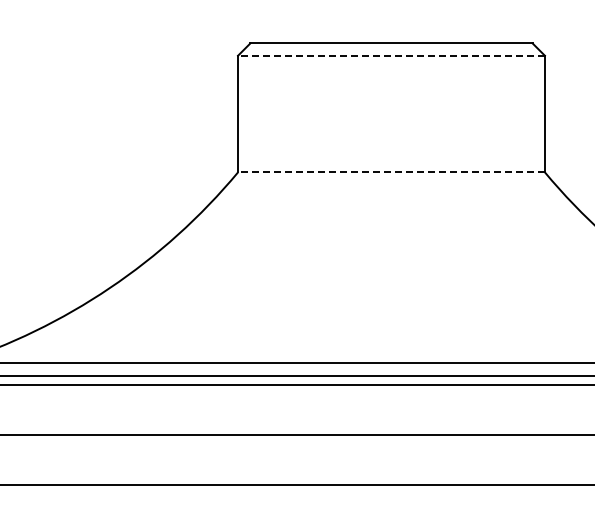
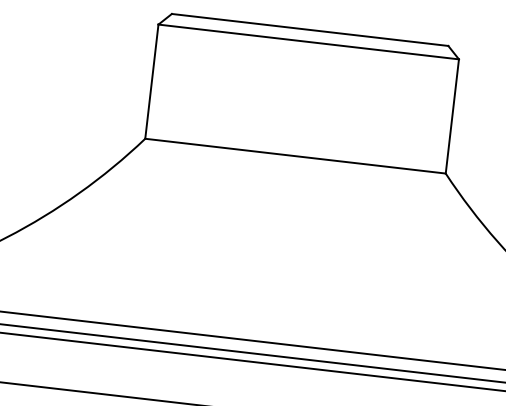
line: (391, 55) -> (308, 41), dashed -> solid
line: (391, 172) -> (295, 156), dashed -> solid

